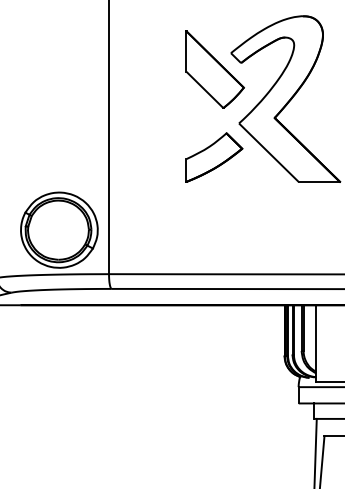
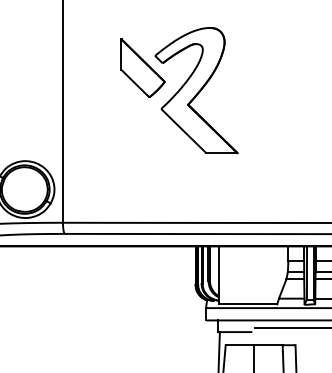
part: (214, 157) -> (142, 134), removed

